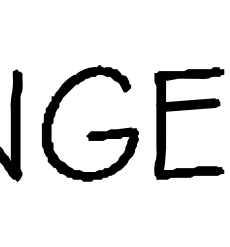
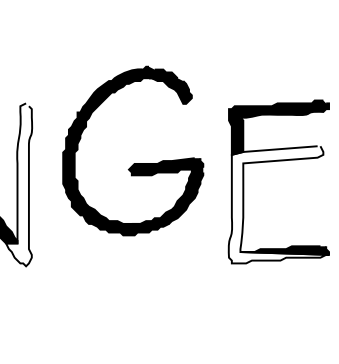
fill: (12, 125) -> (18, 184), removed
part: (90, 131) -> (133, 162), moved
fill: (189, 138) -> (279, 204), removed

